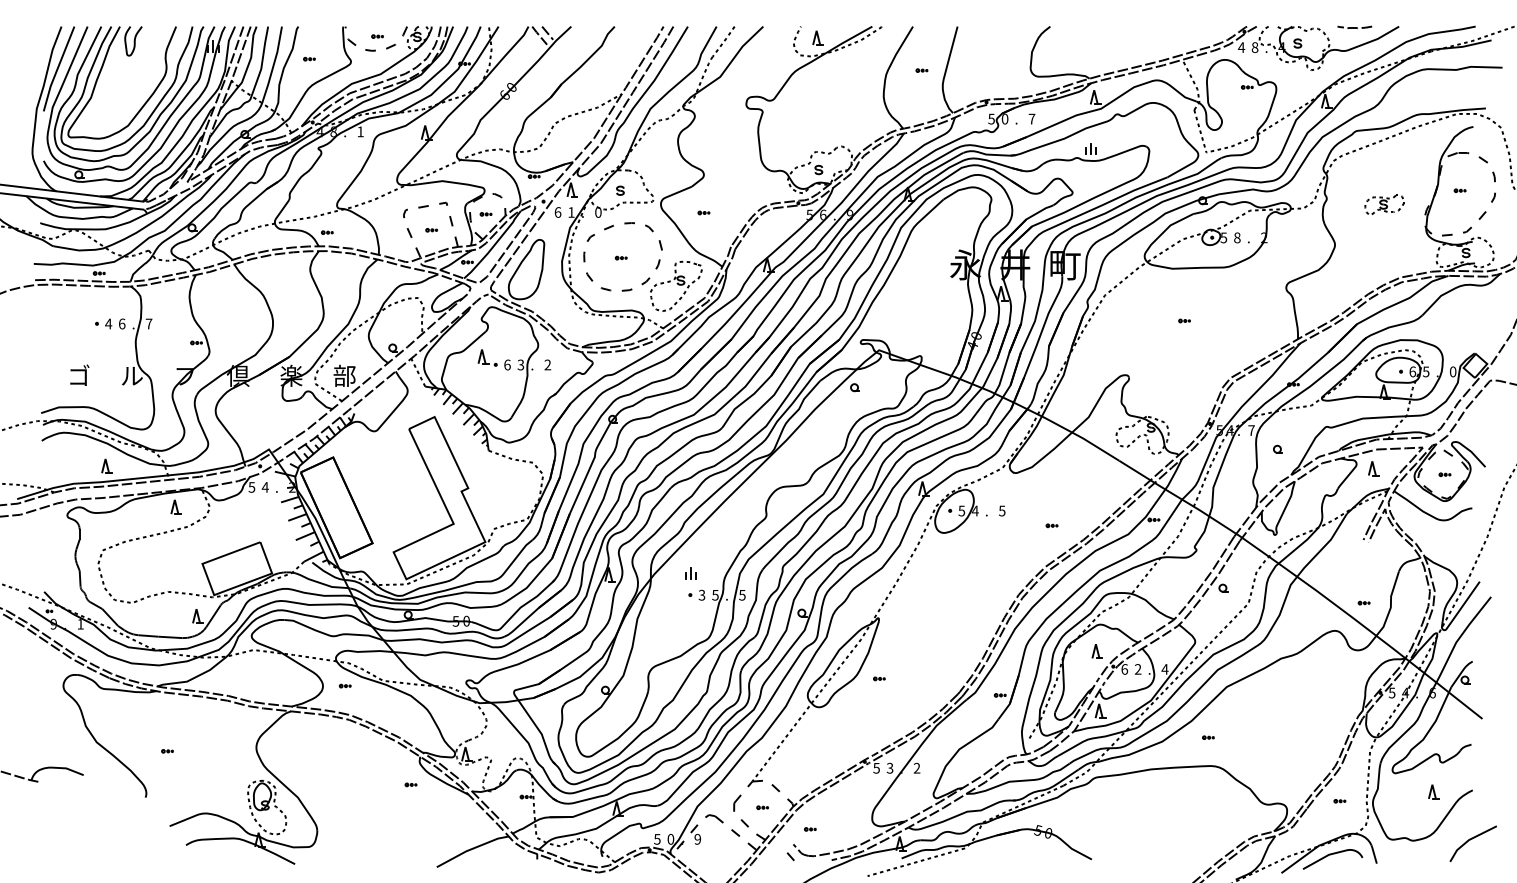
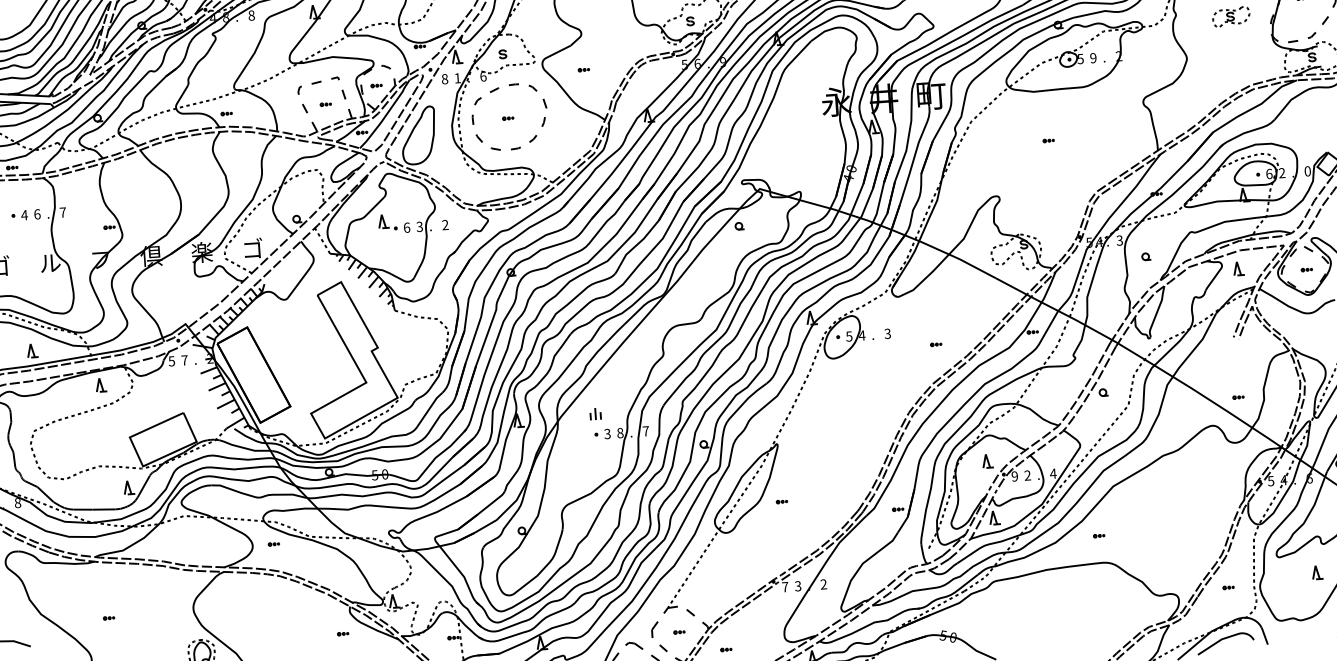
text: (360, 131) -> (251, 15), 1 -> 8
text: (557, 212) -> (444, 79), 6 -> 8
text: (598, 212) -> (483, 76), 0 -> 6
text: (1237, 237) -> (1093, 57), 8 -> 9
part: (676, 285) -> (562, 140), removed
text: (1426, 371) -> (1282, 172), 5 -> 2
text: (344, 375) -> (252, 248), 部 -> ゴ
text: (1251, 430) -> (1119, 240), 7 -> 3
text: (264, 487) -> (183, 360), 4 -> 7
text: (1002, 510) -> (887, 333), 5 -> 3
text: (715, 594) -> (620, 432), 5 -> 8
text: (742, 595) -> (646, 431), 5 -> 7
text: (80, 624) -> (17, 503), 1 -> 8
text: (1124, 669) -> (1014, 476), 6 -> 9
text: (876, 768) -> (785, 587), 5 -> 7

